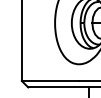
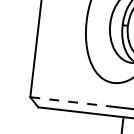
line: (50, 81) -> (70, 102), solid -> dashed

